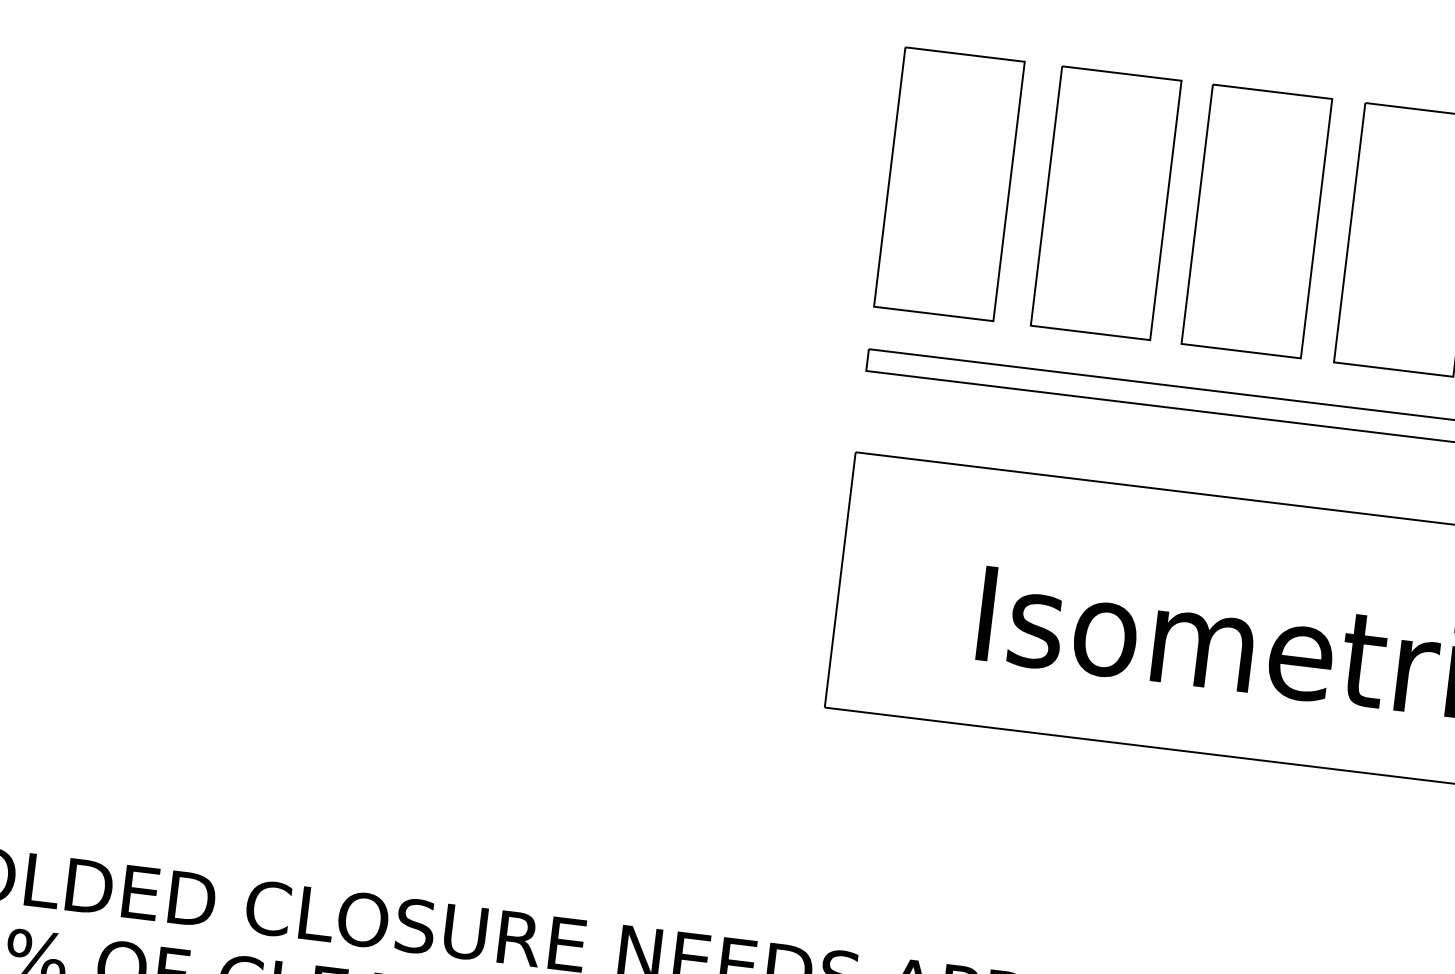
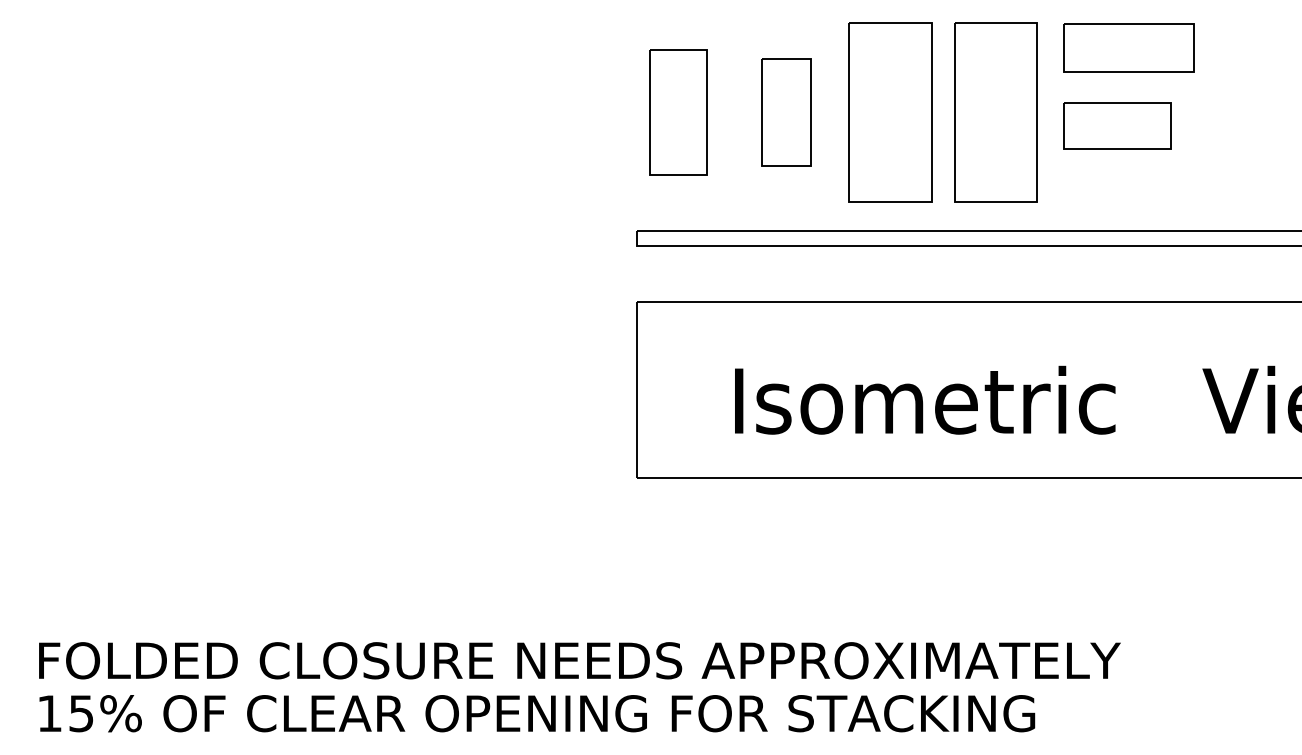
part: (949, 184) -> (678, 112), size x0.7
part: (1106, 203) -> (786, 112), size x0.6

